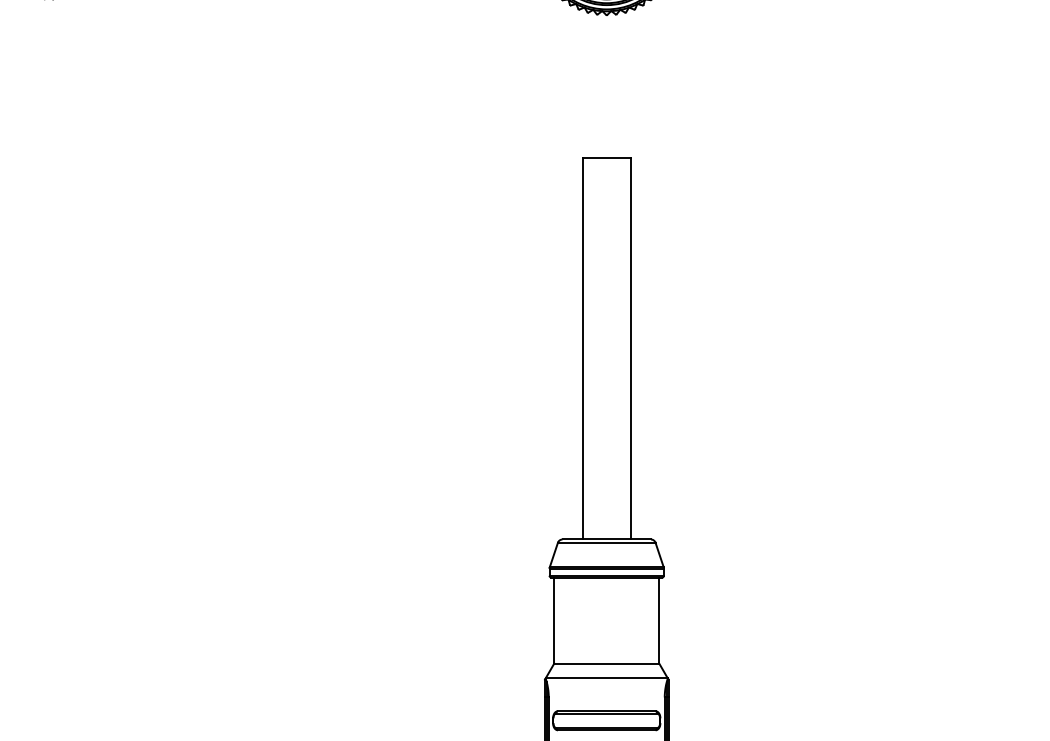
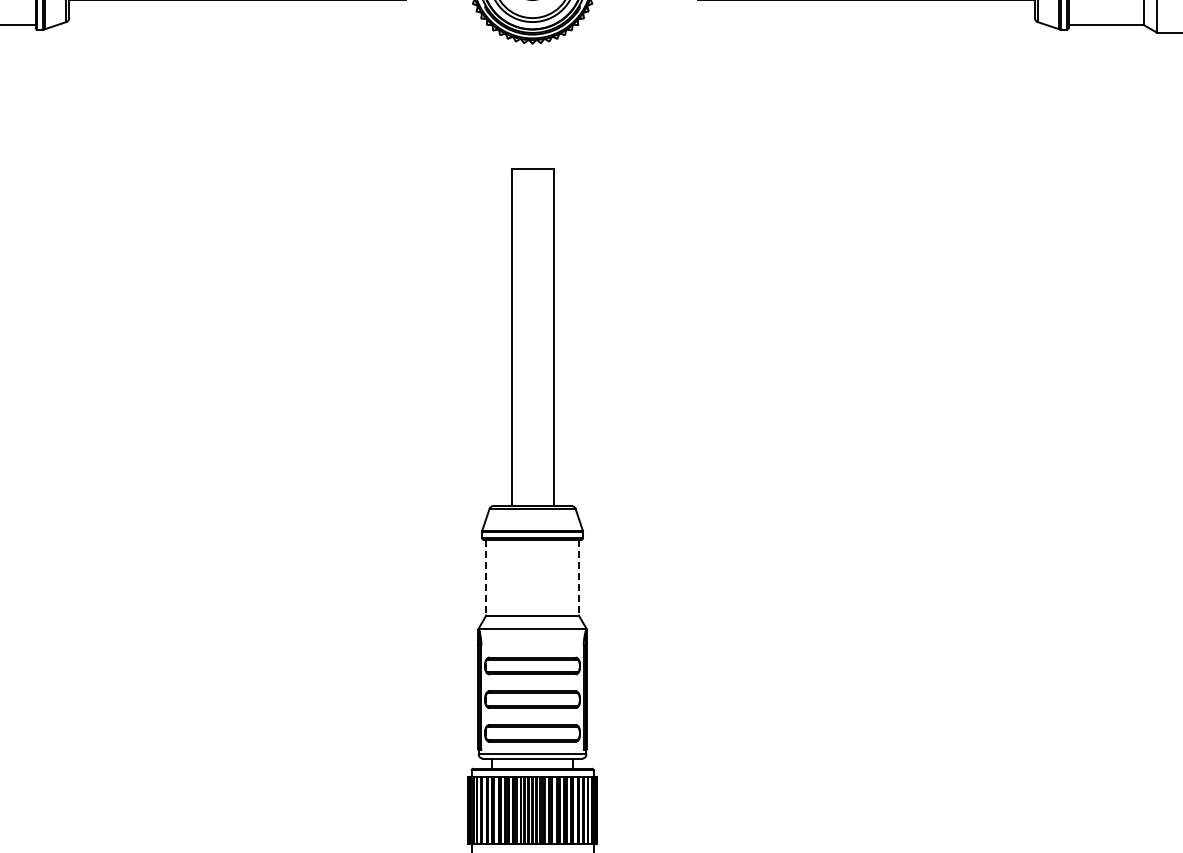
line: (554, 620) -> (486, 577), solid -> dashed
line: (658, 620) -> (578, 577), solid -> dashed

